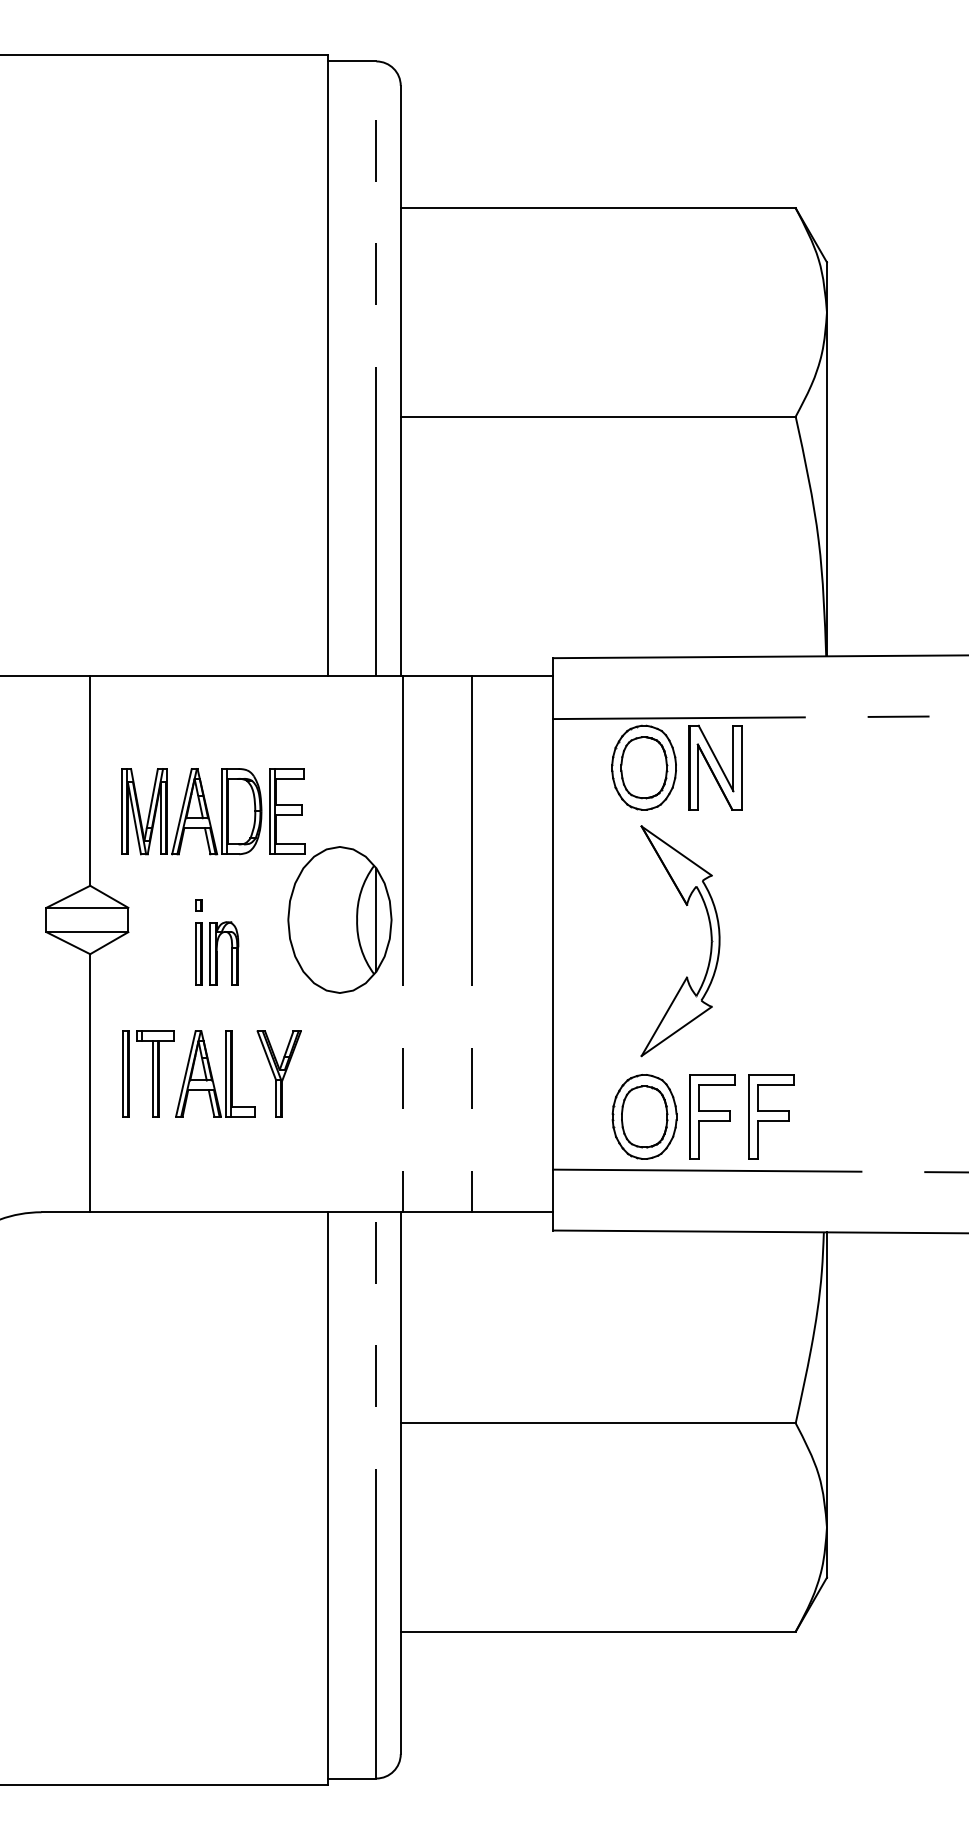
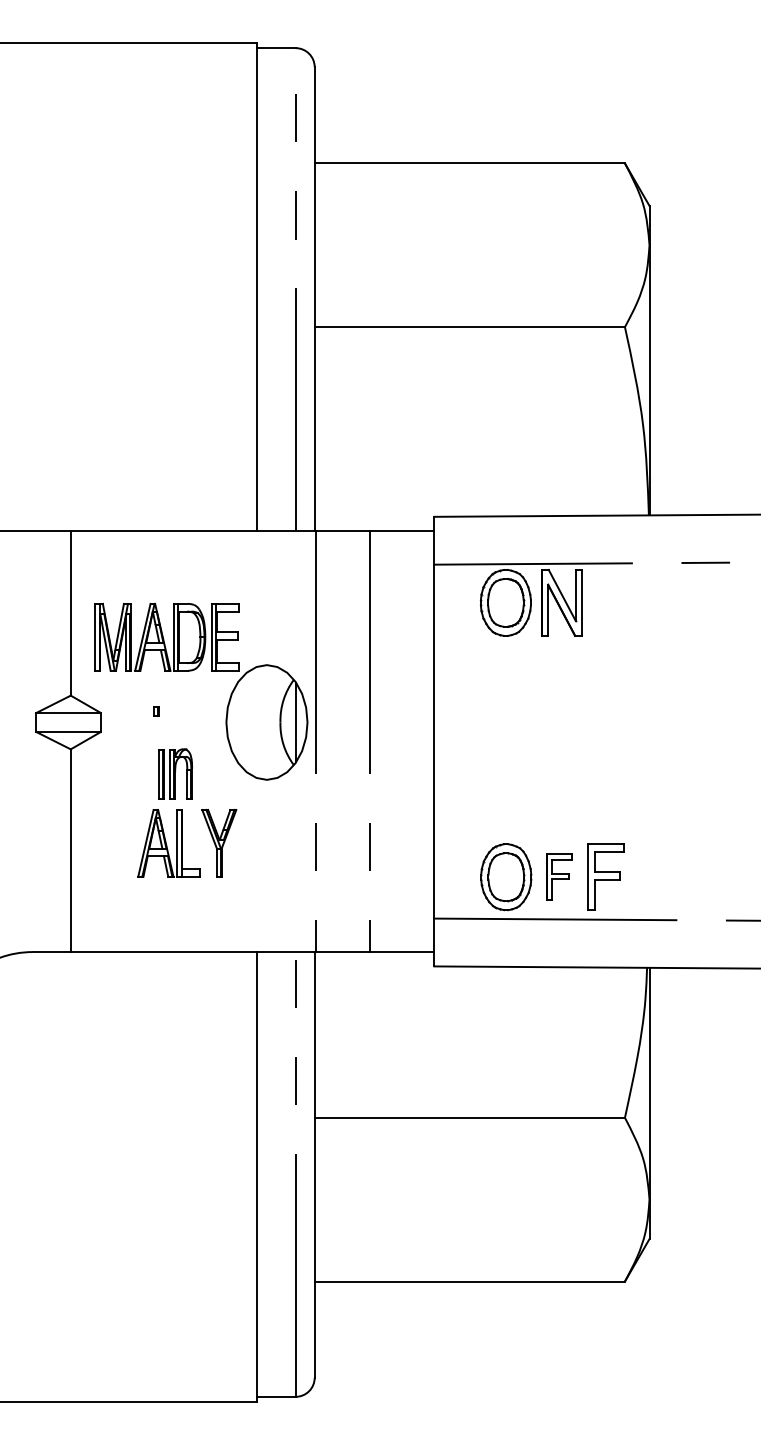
part: (709, 932) -> (557, 732), removed
part: (217, 953) -> (175, 773), moved
part: (148, 1074) -> (116, 843), removed
part: (712, 1116) -> (559, 876), size x0.7

